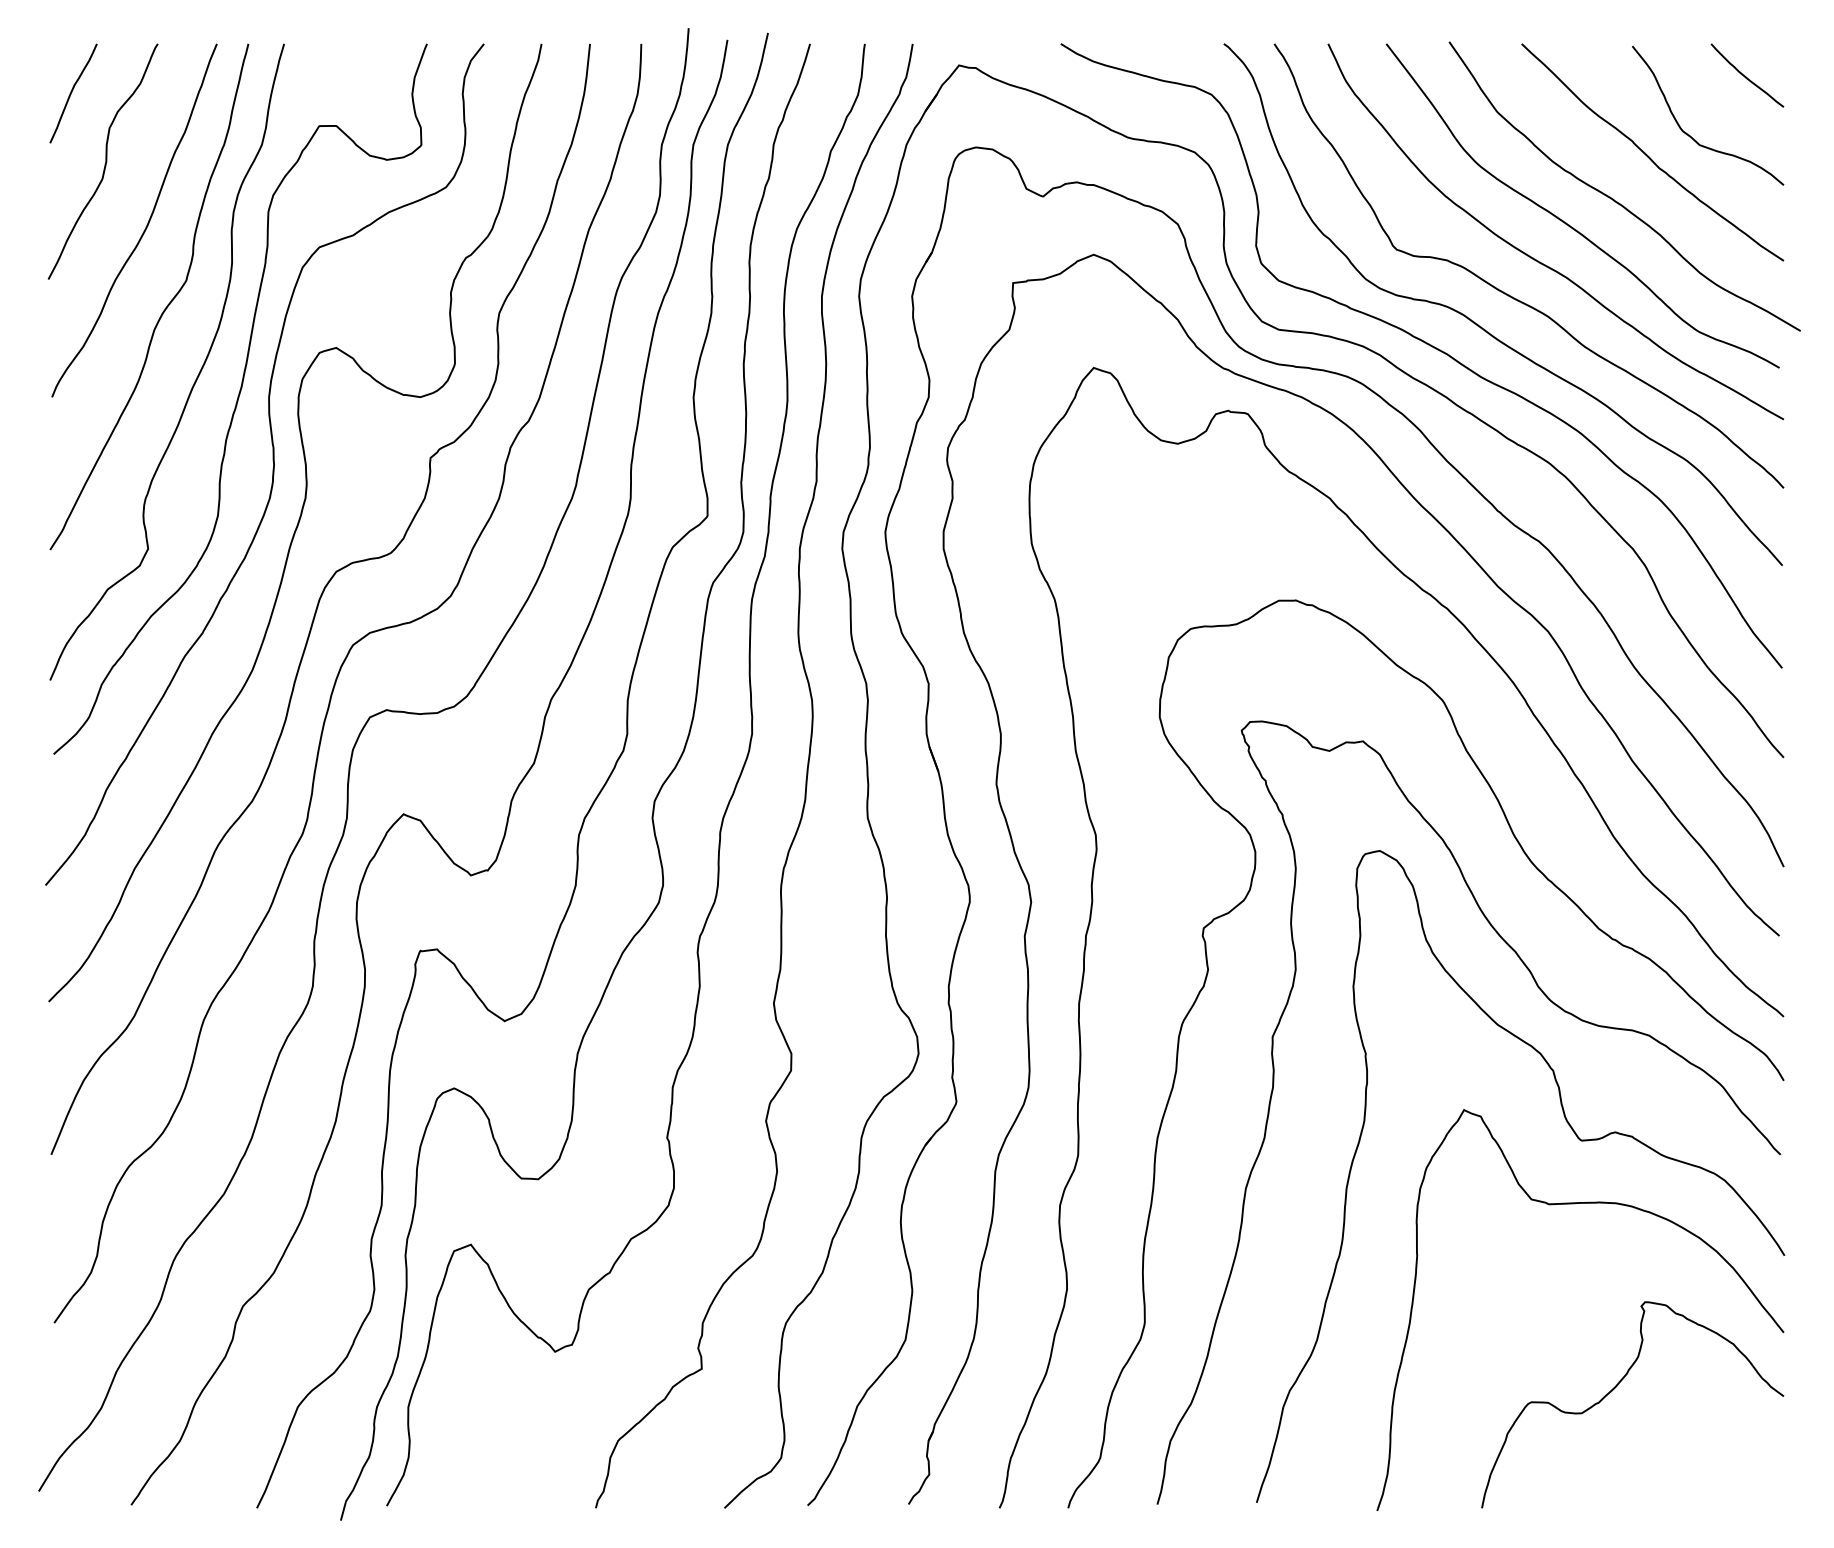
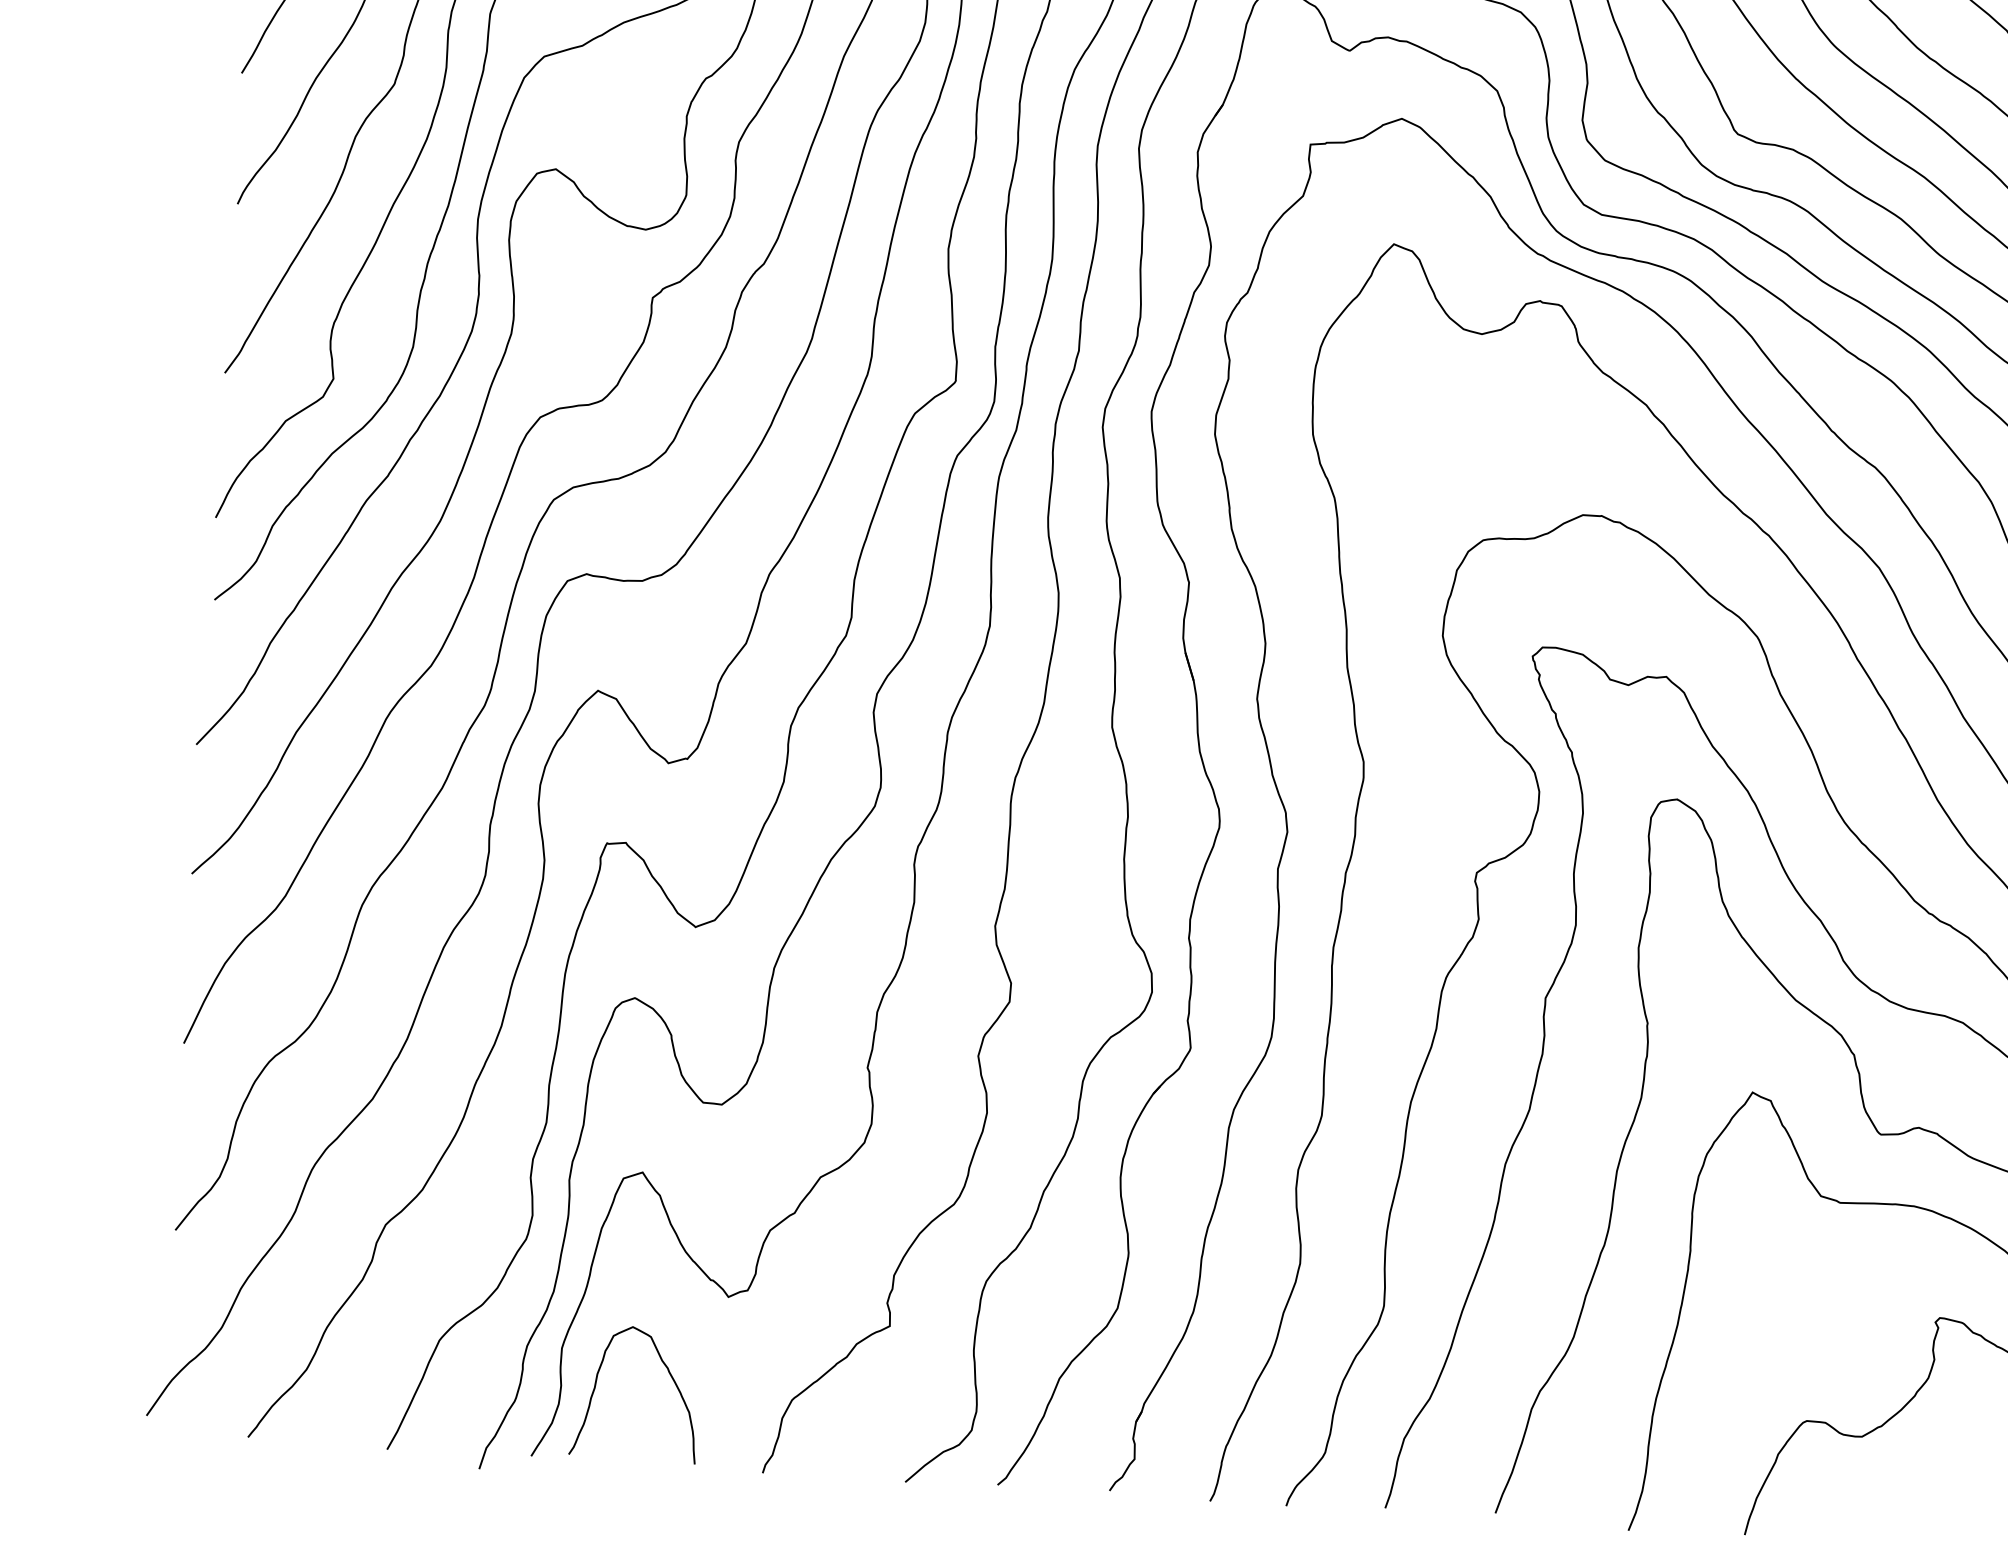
curve: (506, 1425) -> (669, 1375), added

